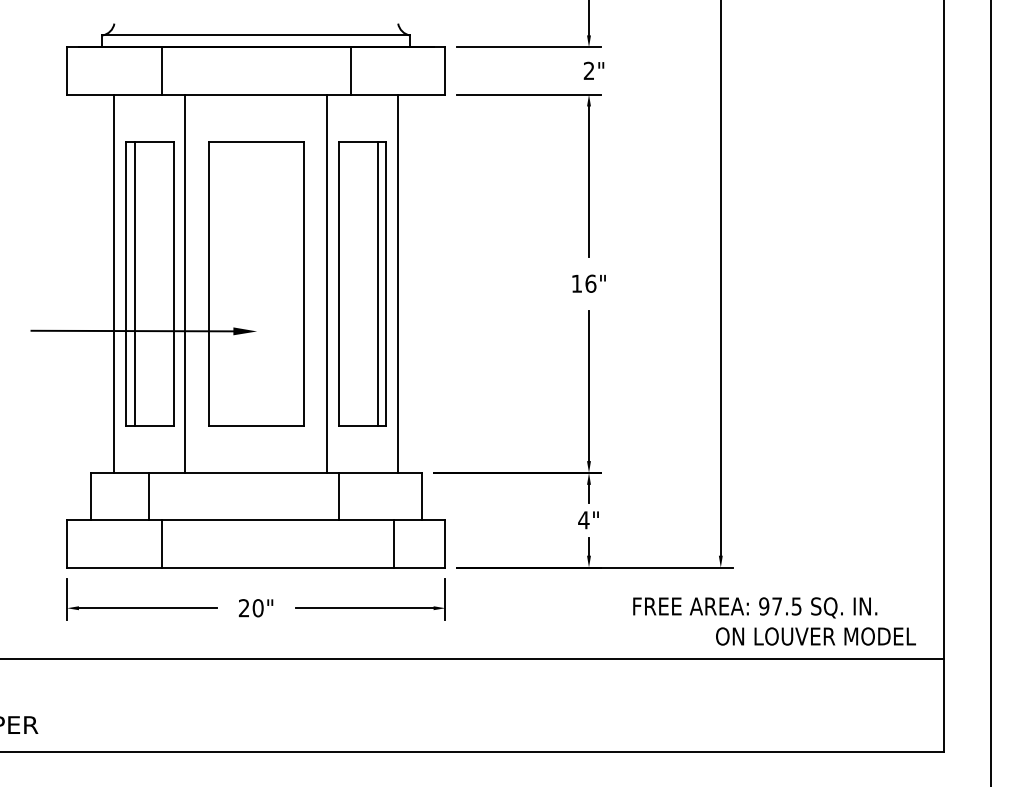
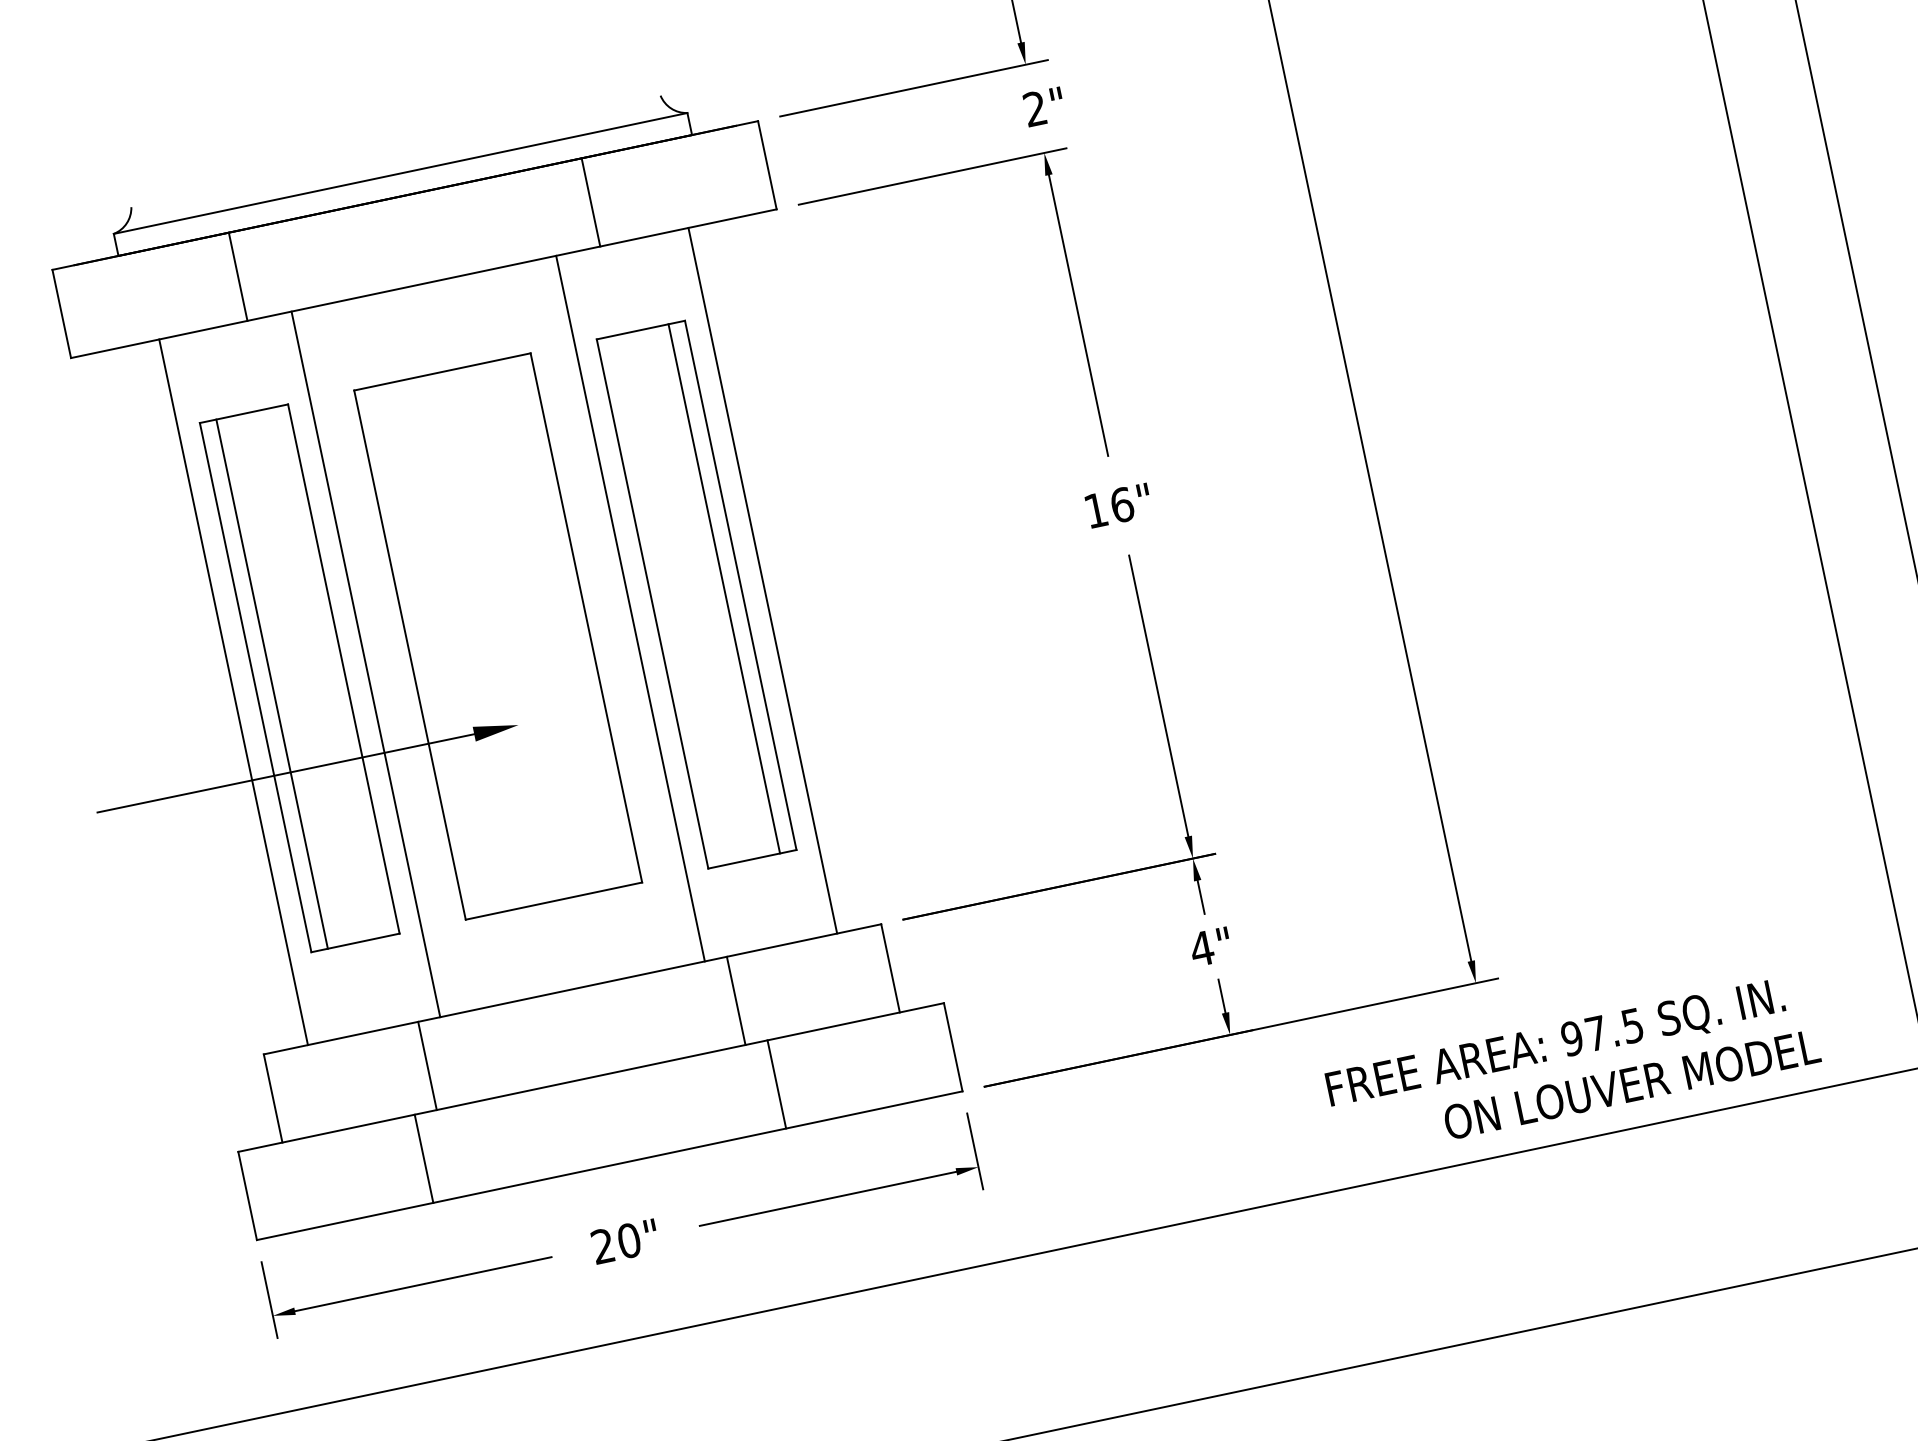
line: (148, 496) -> (427, 1065), moved
line: (393, 543) -> (775, 1083), moved
text: (815, 636) -> (1631, 1084), moved

